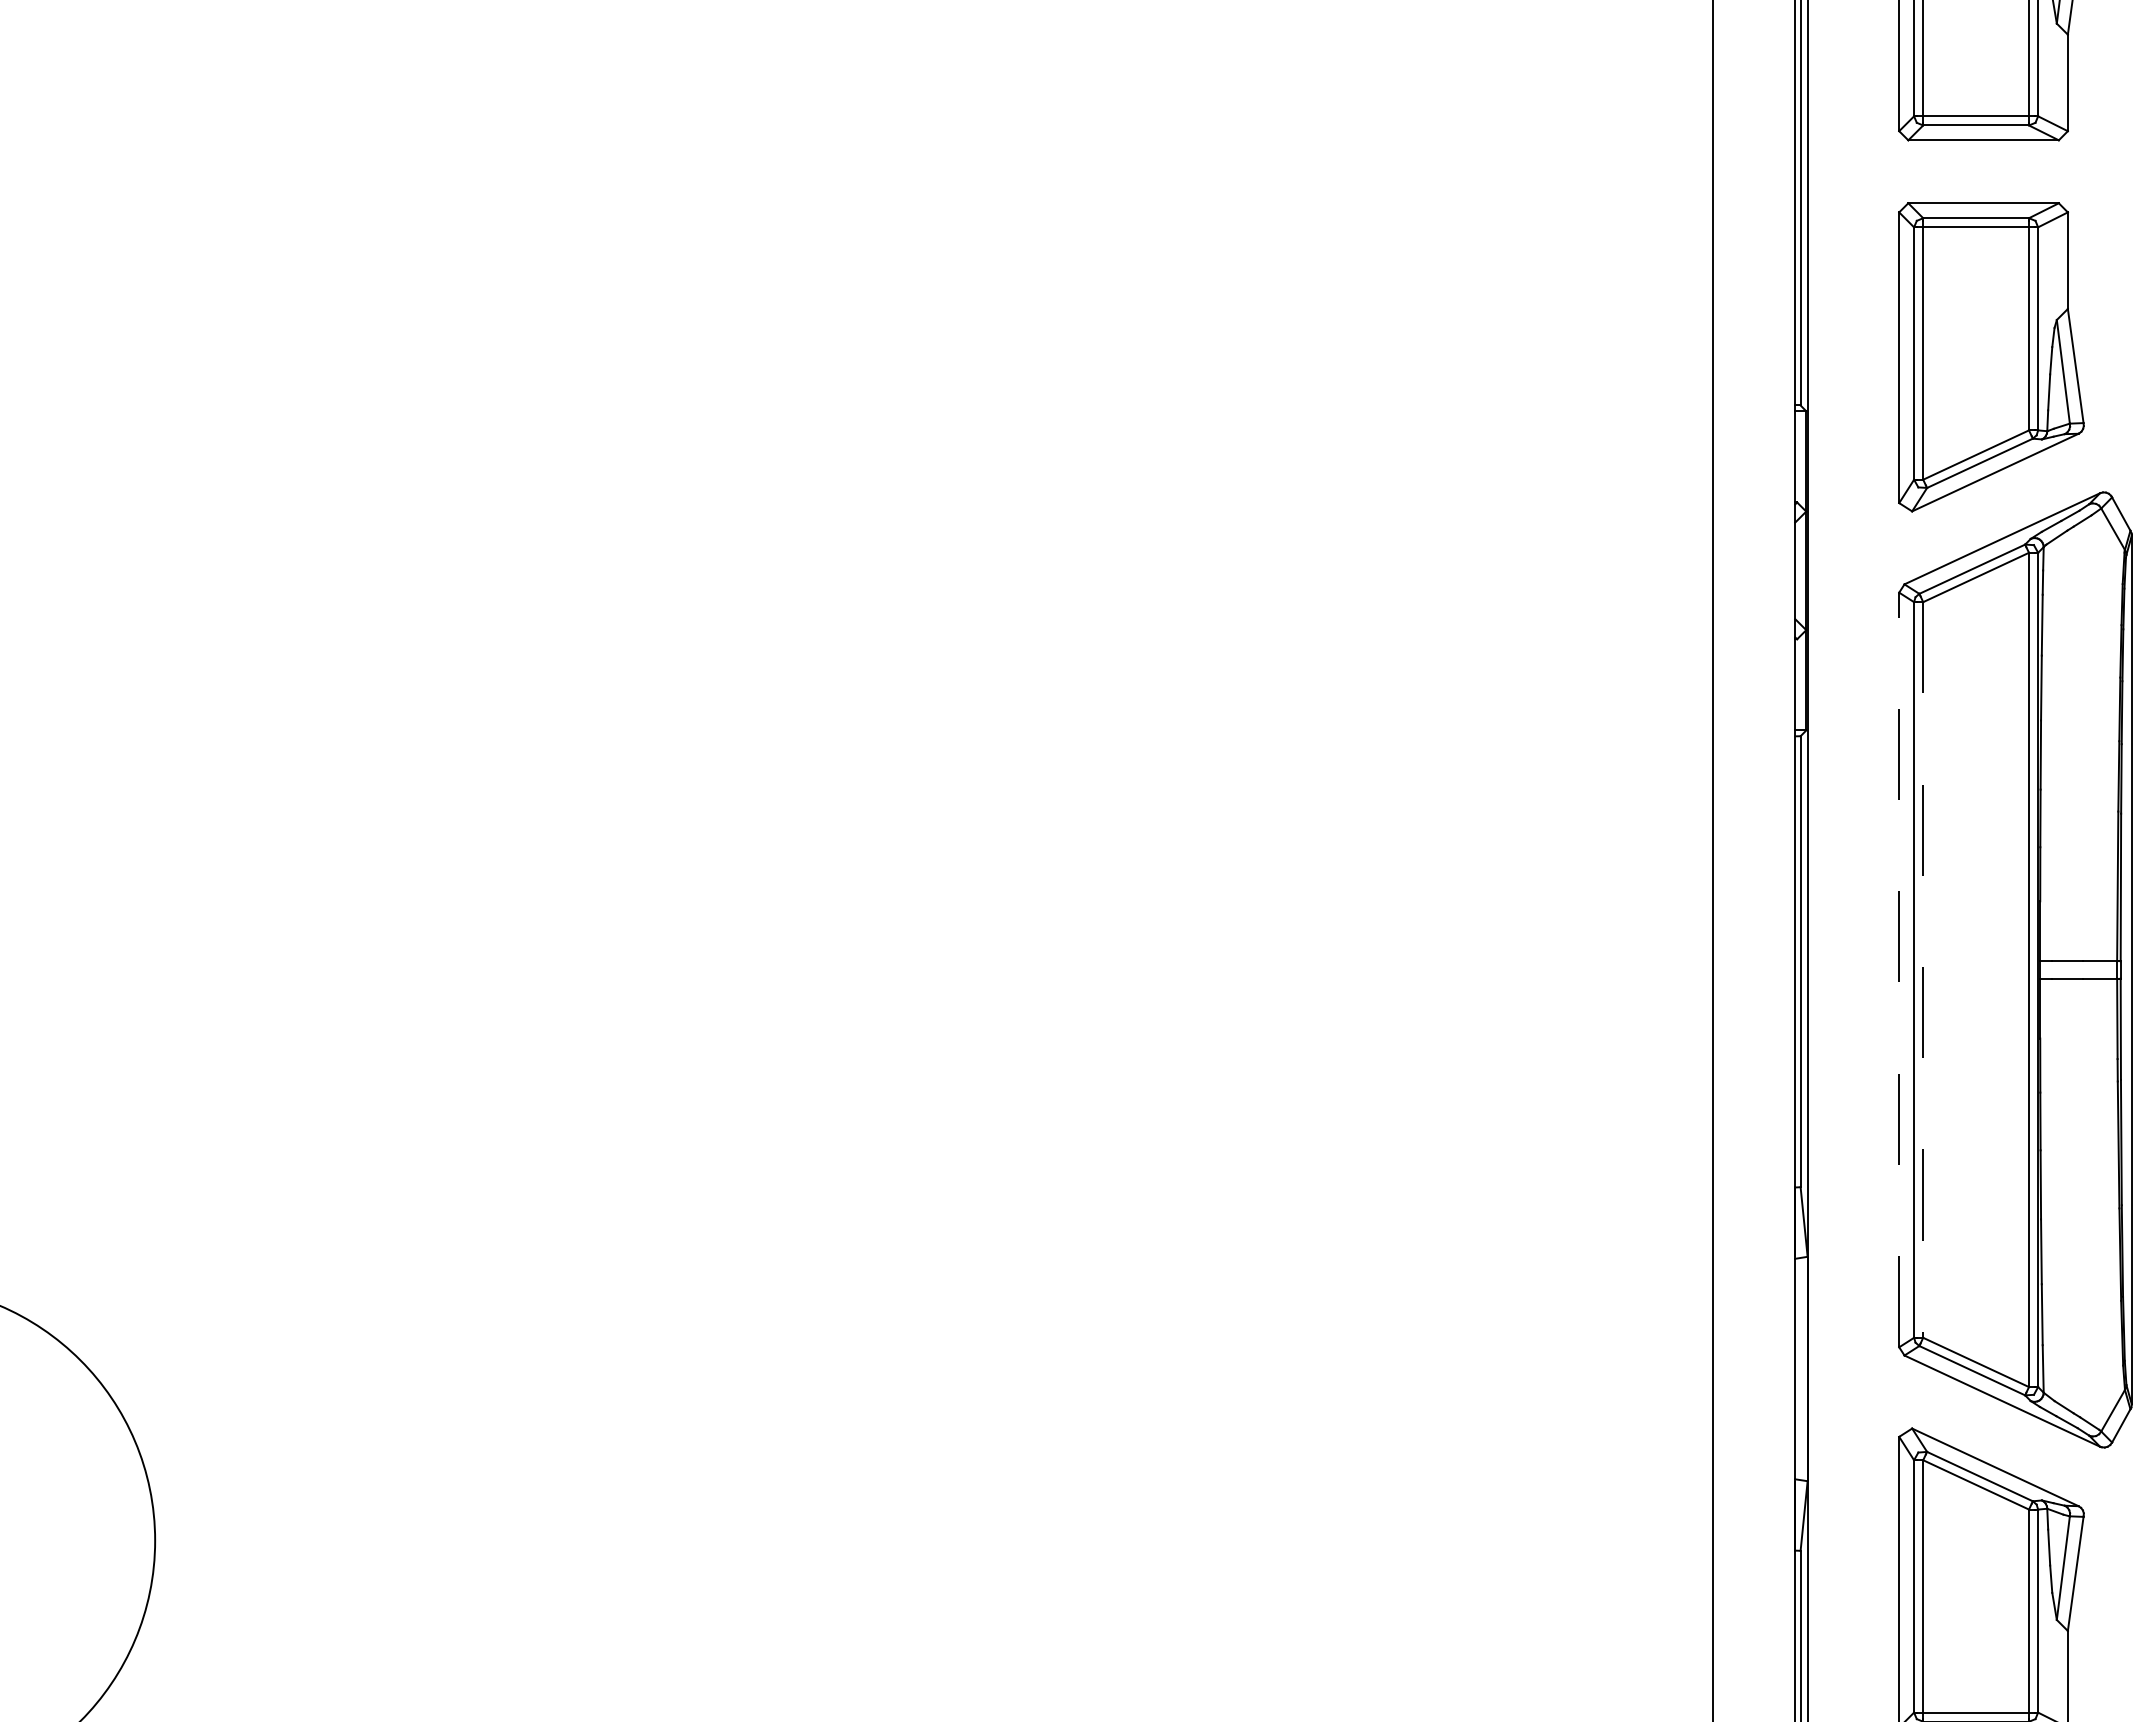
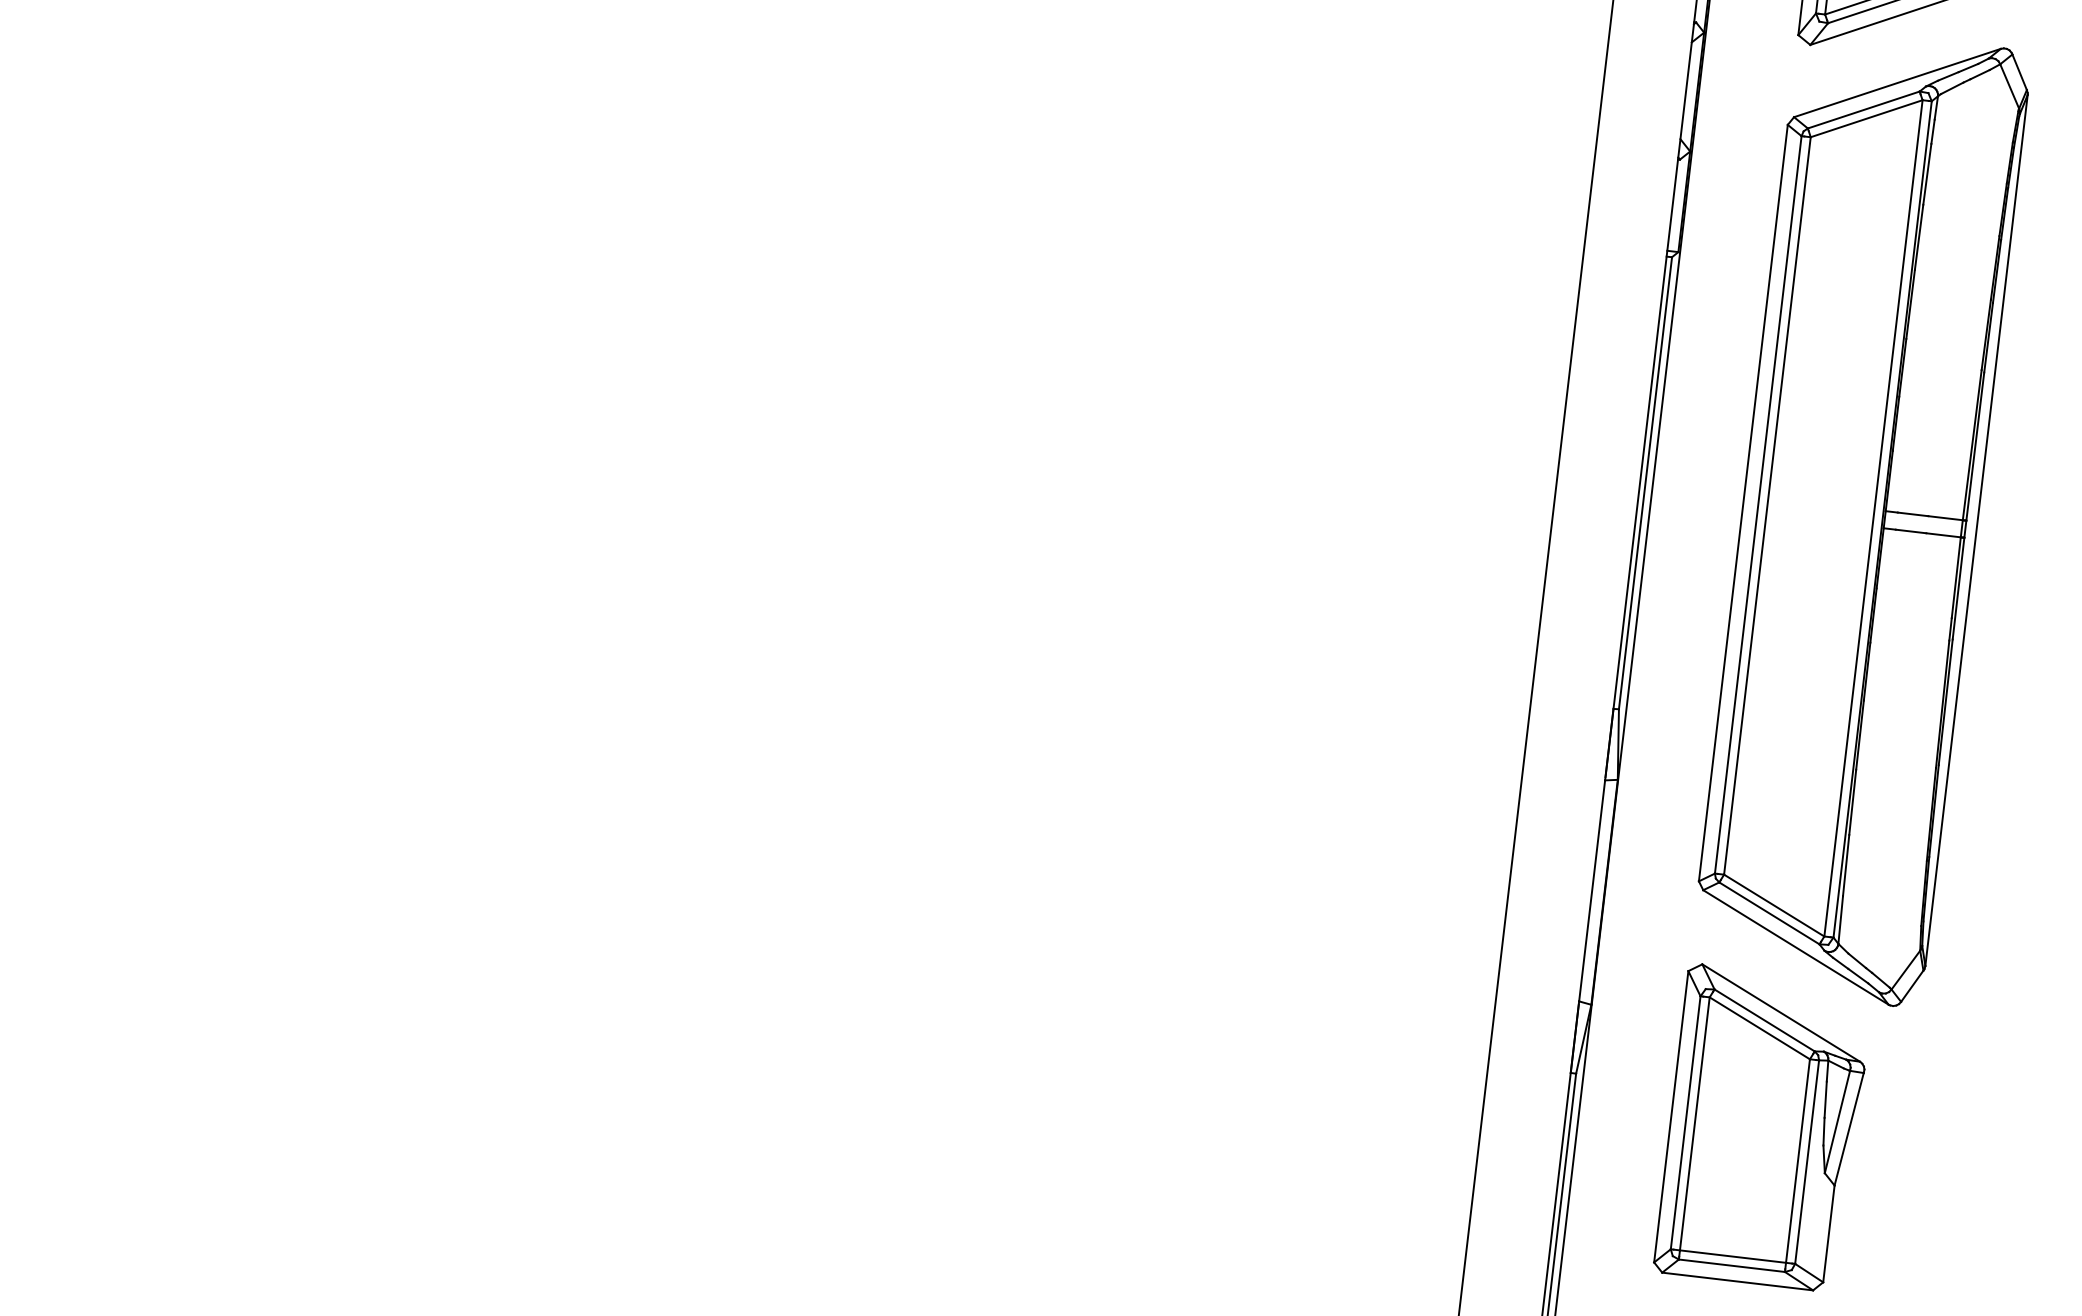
line: (1899, 969) -> (1743, 502), dashed -> solid
line: (1923, 969) -> (1767, 505), dashed -> solid

